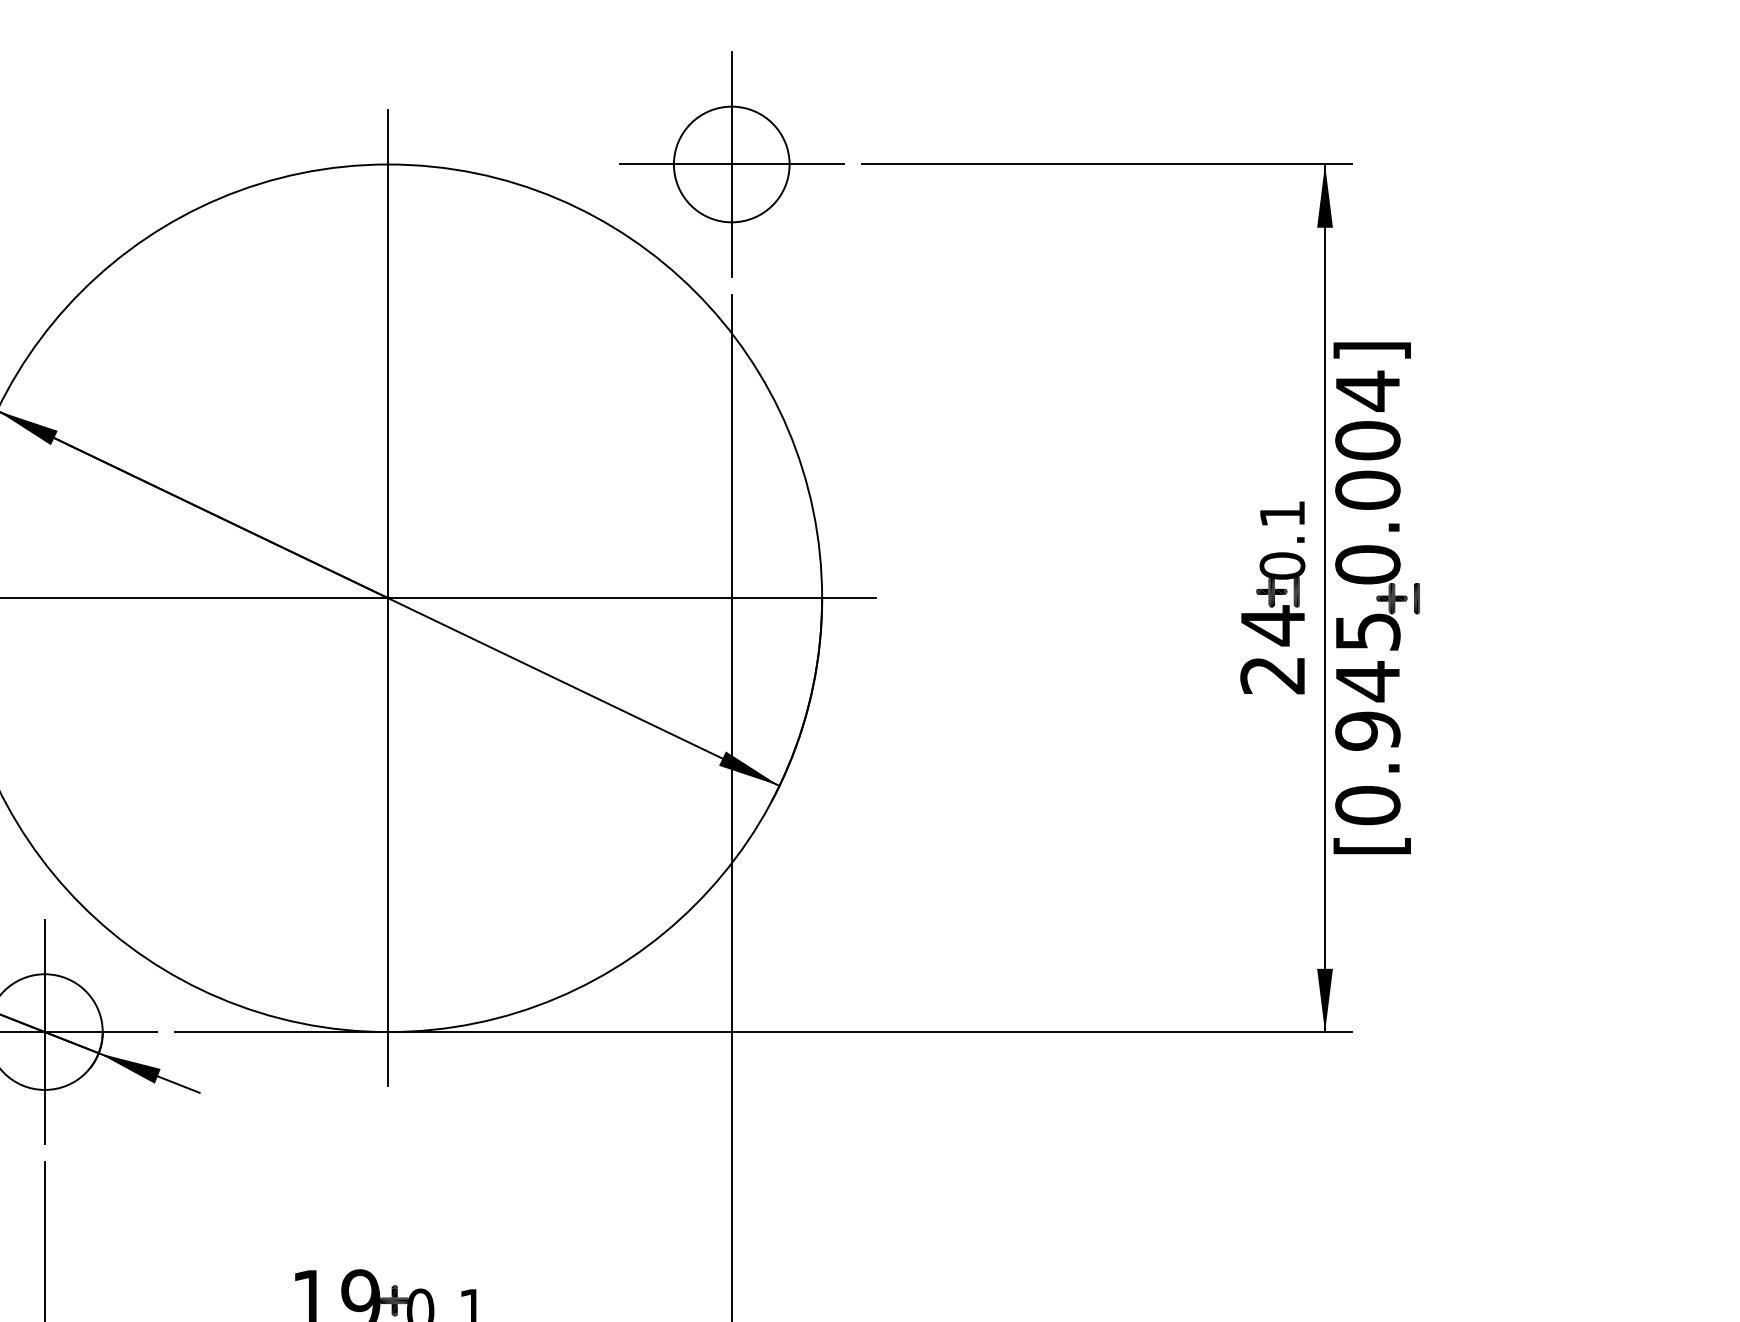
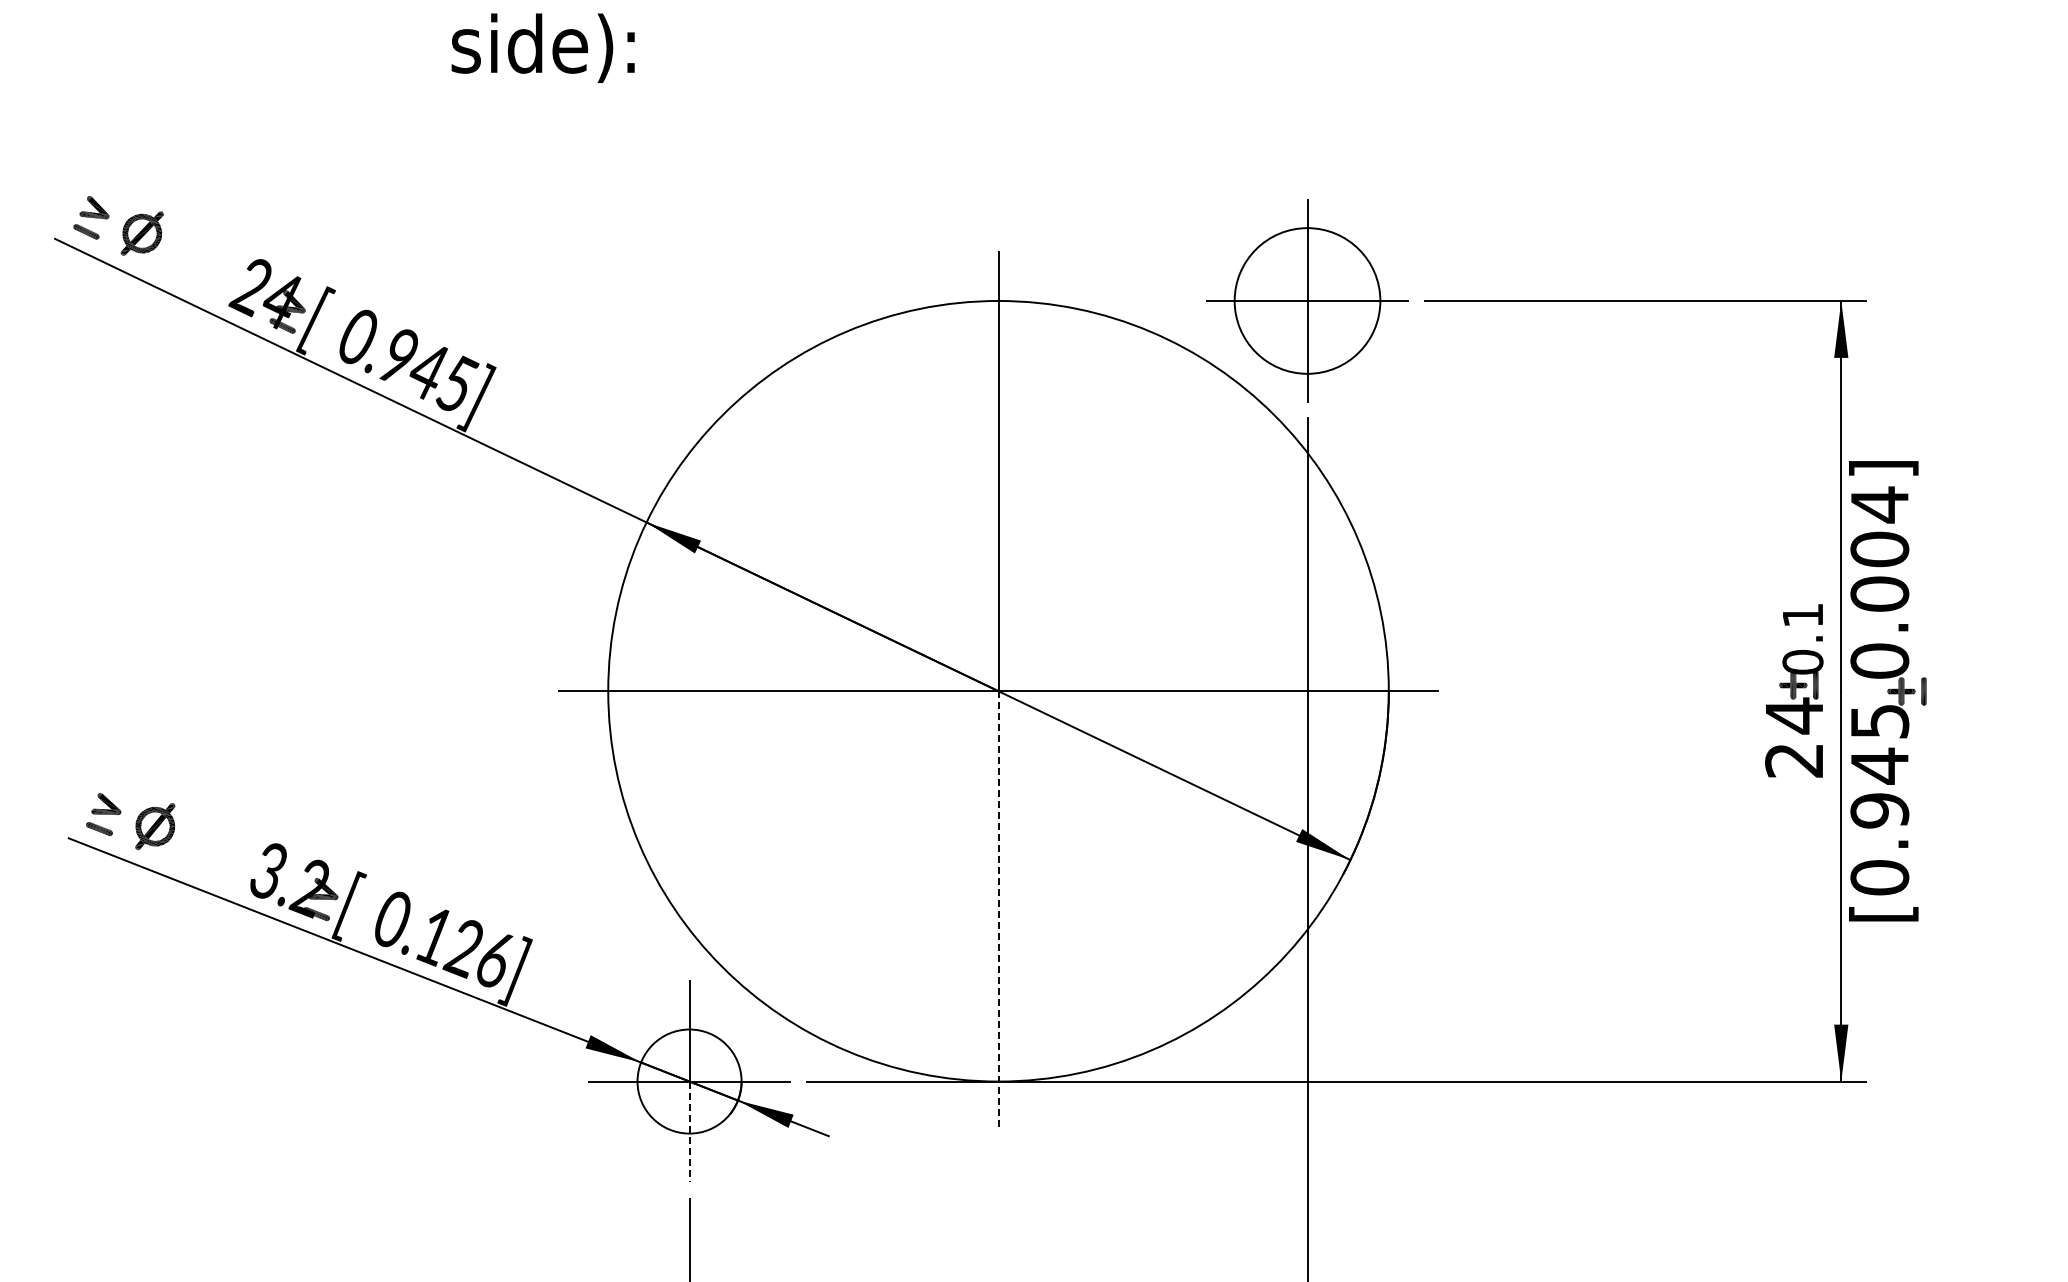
circle: (731, 163) -> (1307, 300), size x1.4
line: (388, 841) -> (998, 910), solid -> dashed
line: (44, 1088) -> (689, 1132), solid -> dashed

